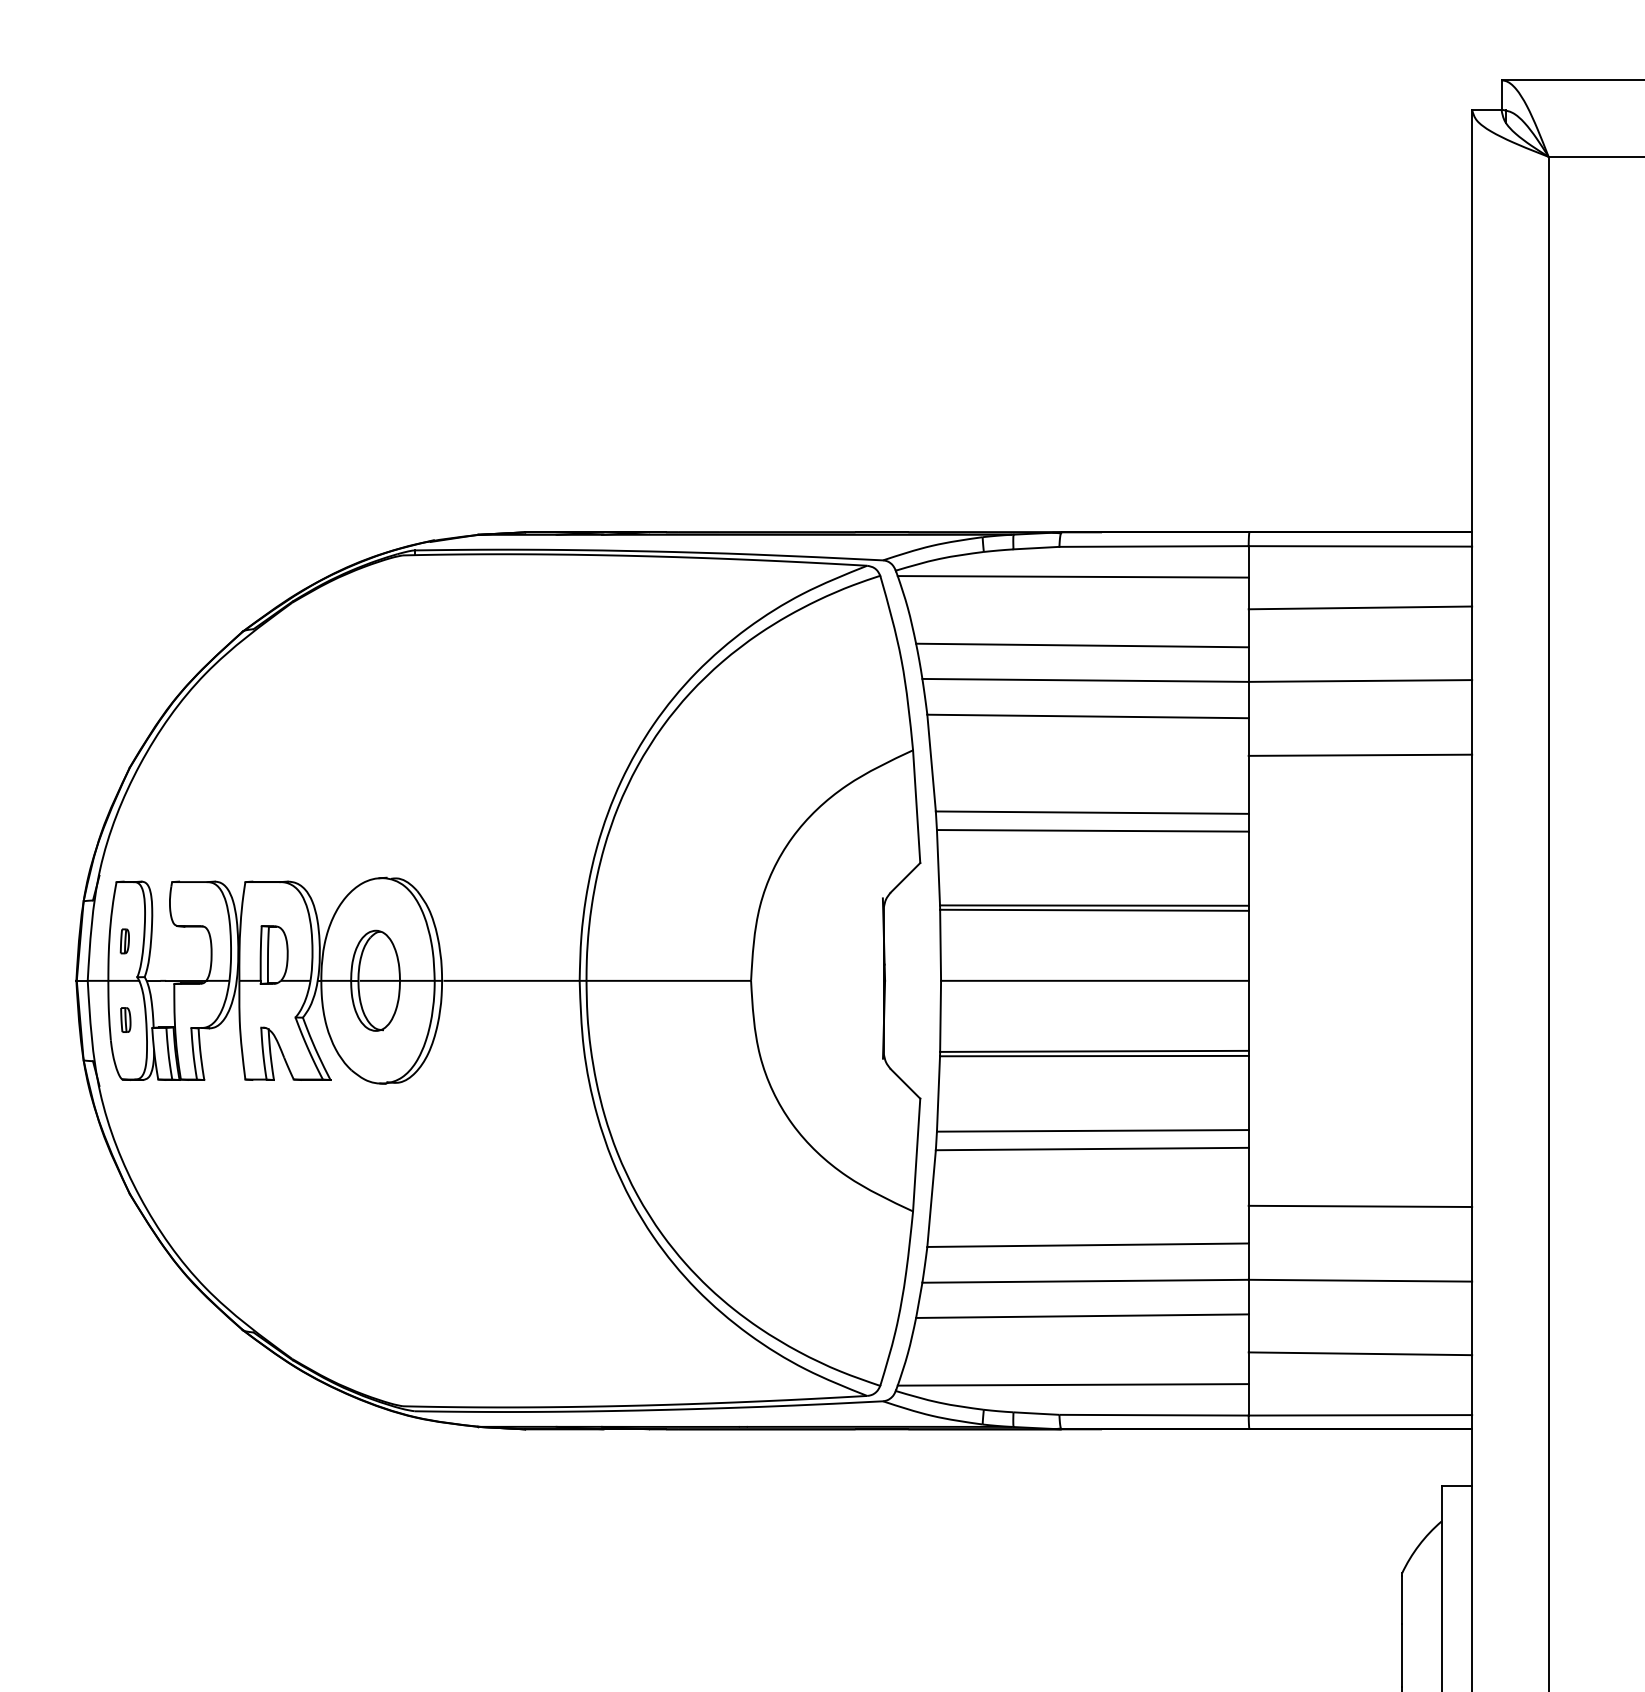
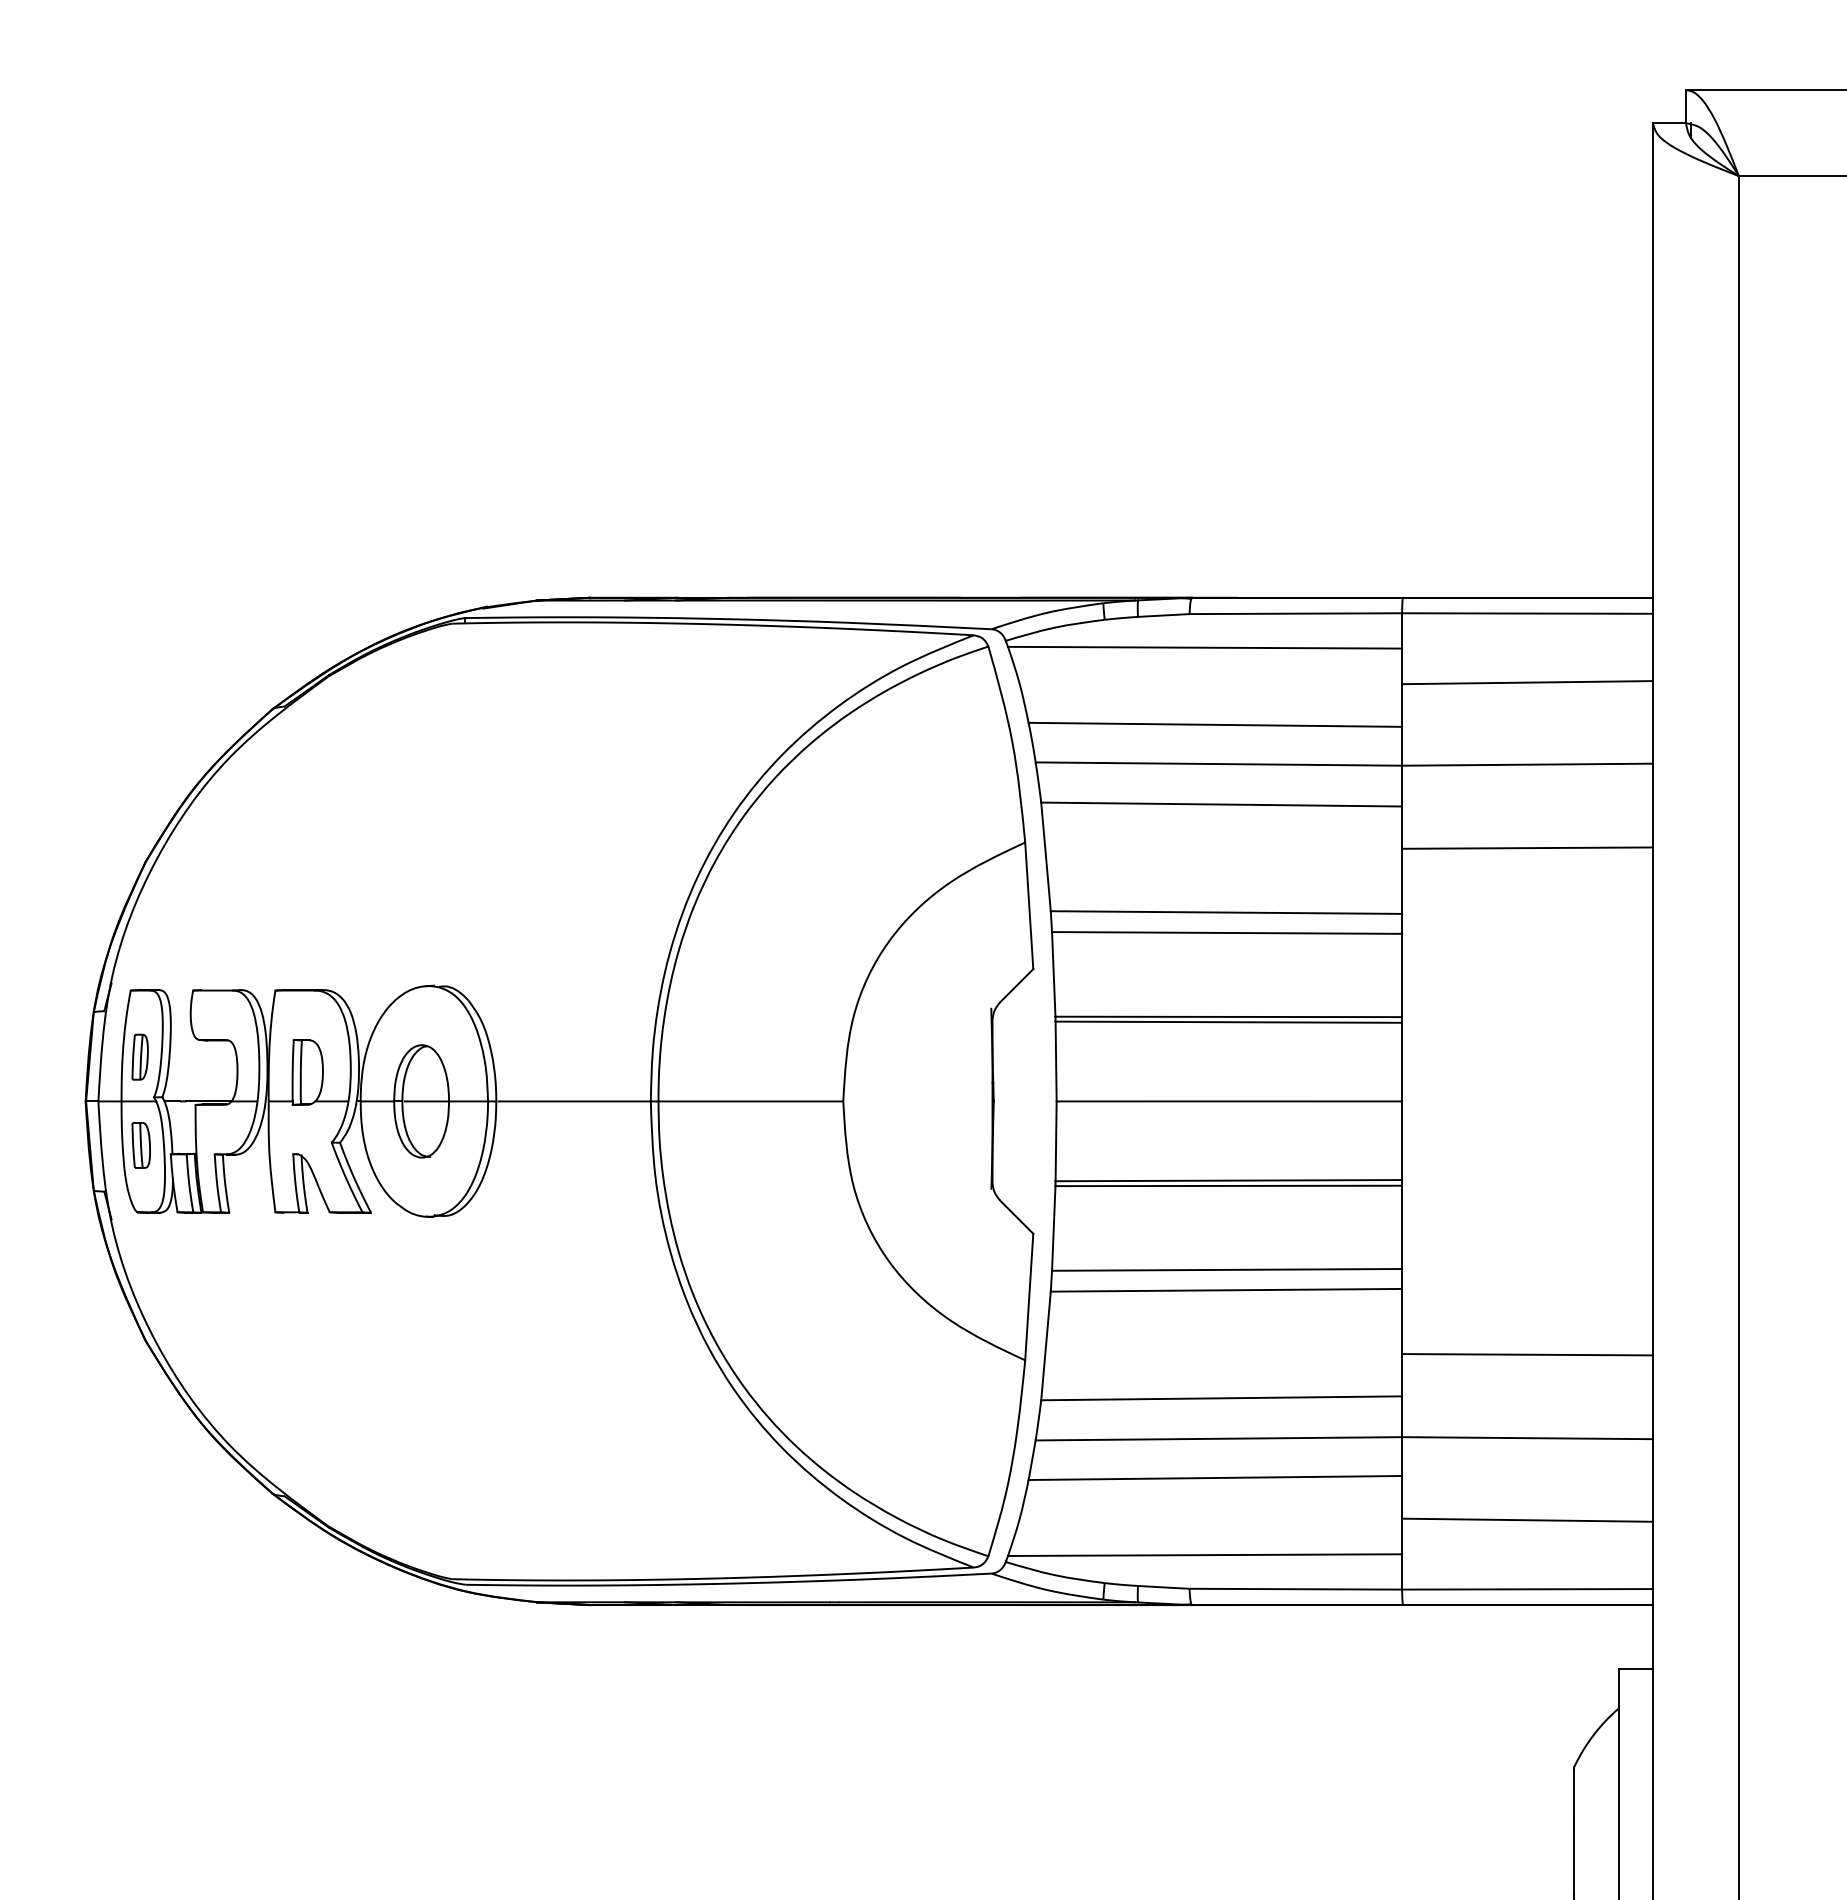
part: (124, 940) -> (139, 1056), size x1.67
part: (125, 1020) -> (140, 1145), size x1.67

